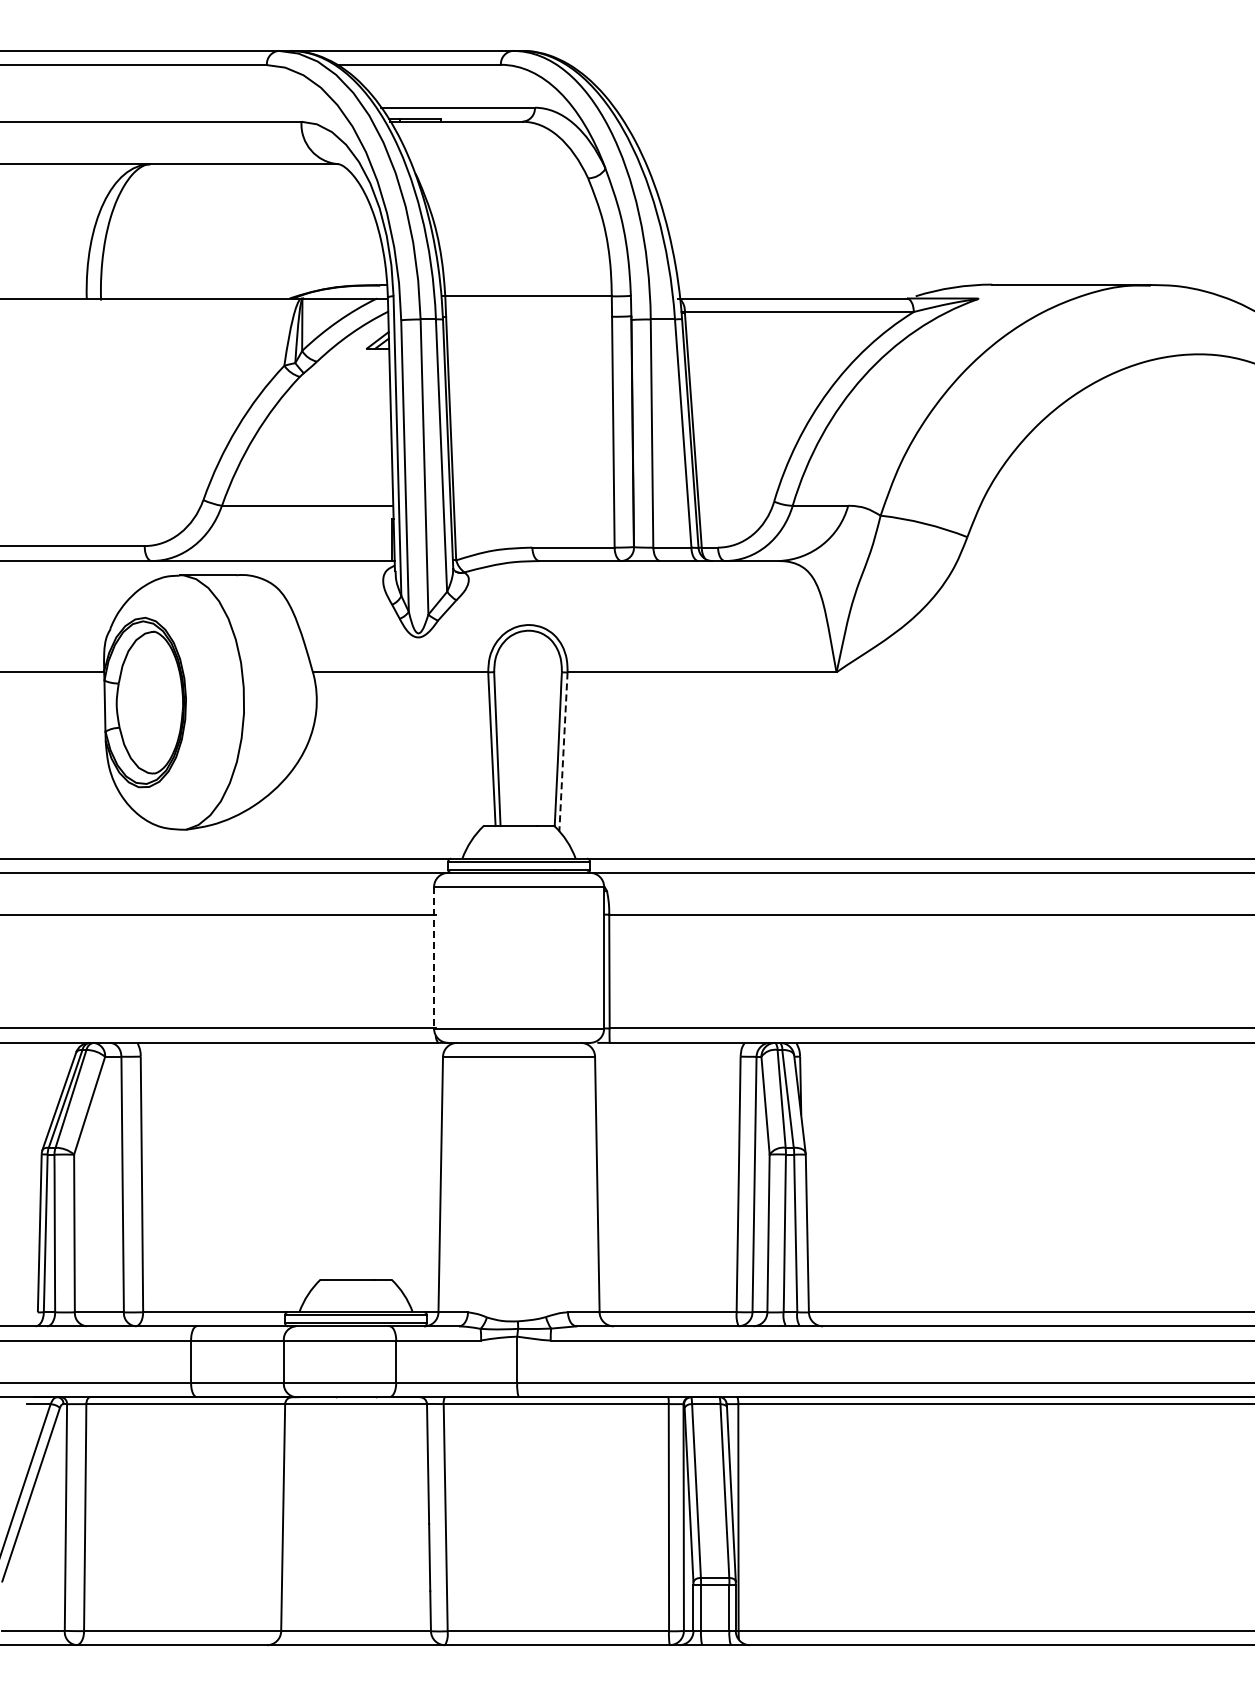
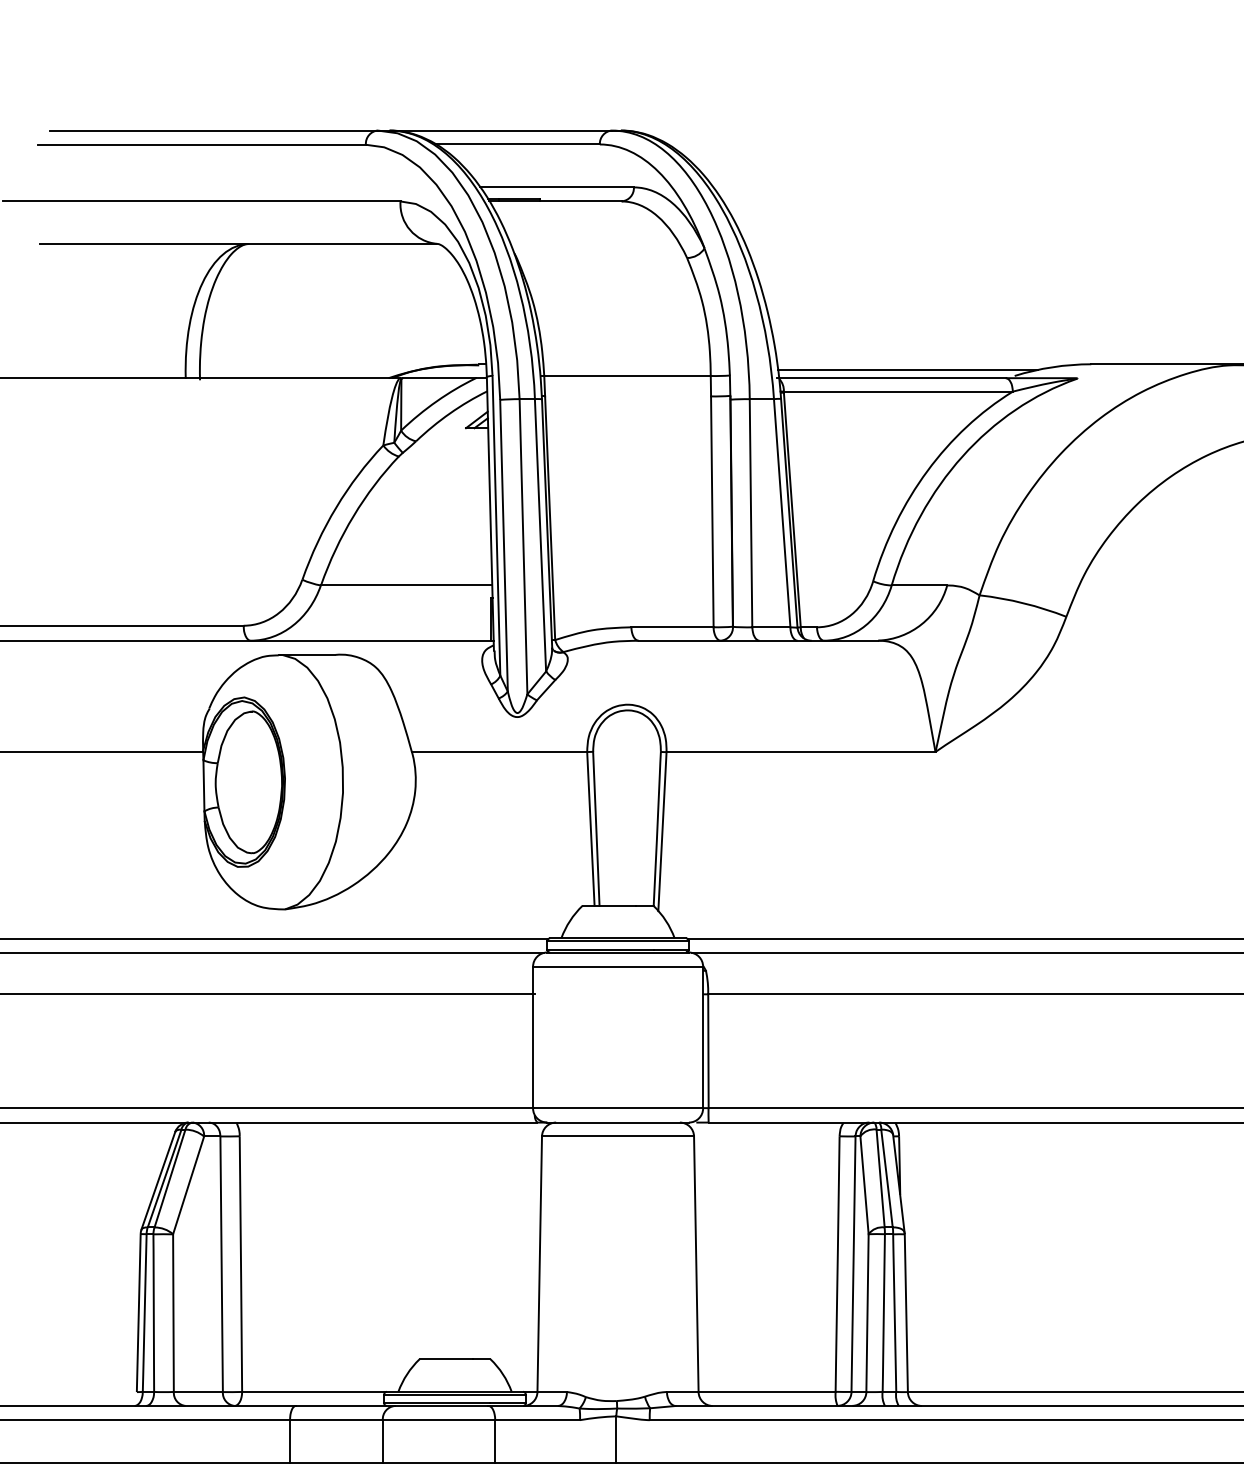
line: (808, 290) -> (907, 370), added
line: (563, 751) -> (662, 831), dashed -> solid
line: (434, 957) -> (533, 1037), dashed -> solid

